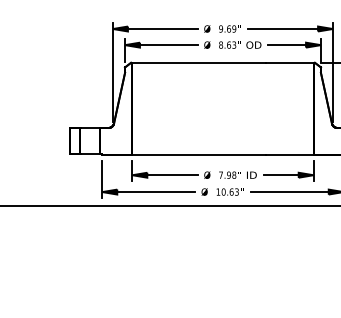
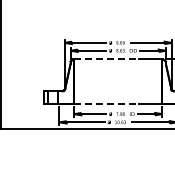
line: (198, 63) -> (106, 59), solid -> dashed
line: (198, 155) -> (106, 104), solid -> dashed

